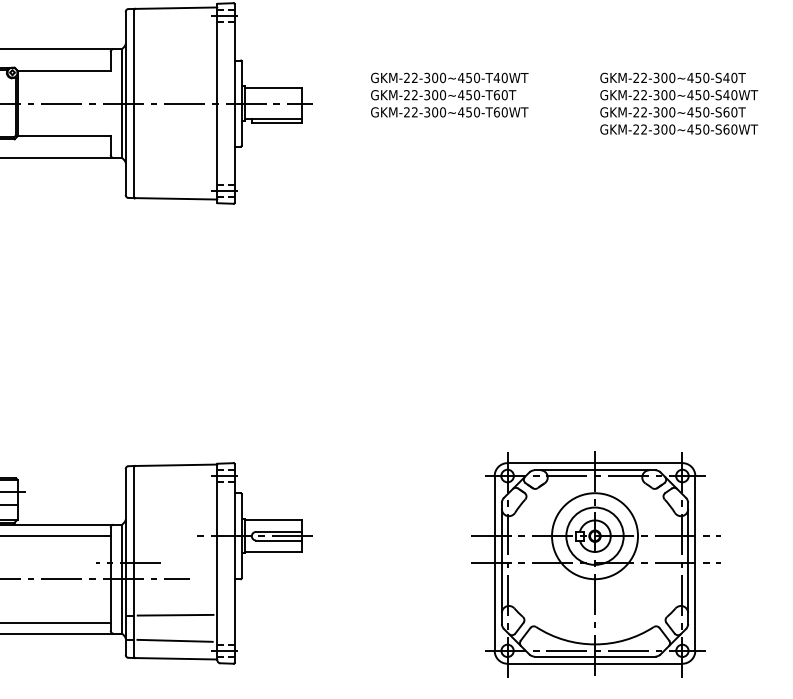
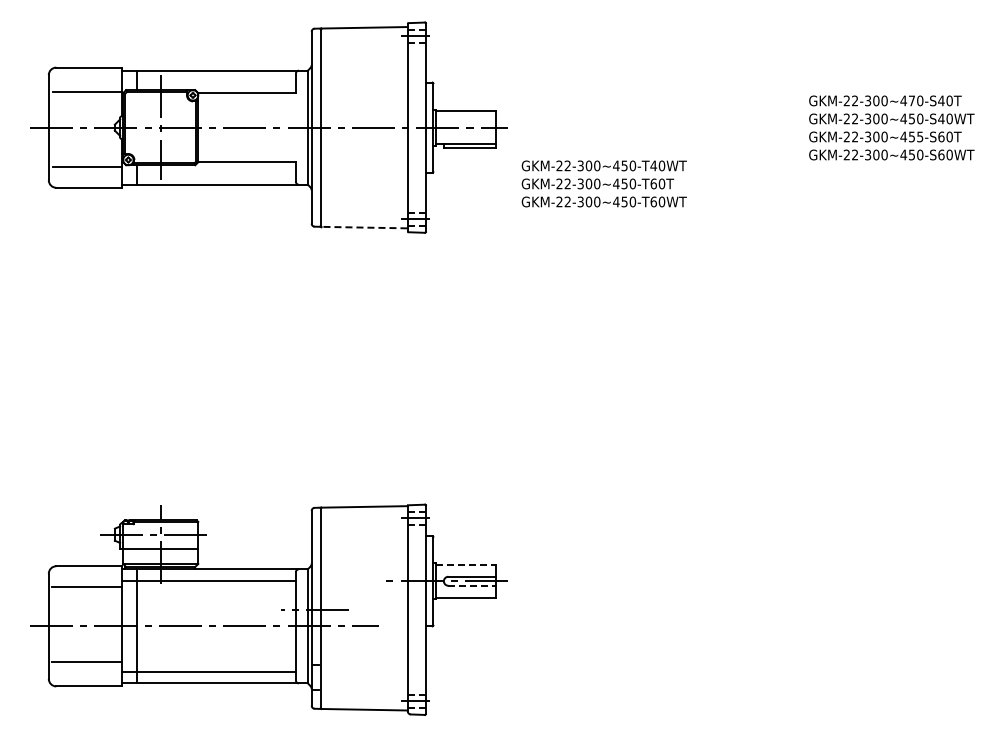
text: (697, 77) -> (911, 100), GKM-22-300~450-S40T -> GKM-22-300~470-S40T
text: (448, 94) -> (603, 183), moved
text: (706, 111) -> (920, 136), GKM-22-300~450-S60T -> GKM-22-300~455-S60T
line: (175, 198) -> (363, 227), solid -> dashed
line: (273, 520) -> (466, 564), solid -> dashed
line: (279, 540) -> (472, 585), solid -> dashed
part: (594, 564) -> (803, 610), removed
line: (175, 614) -> (363, 663), removed
line: (174, 640) -> (362, 690), removed

